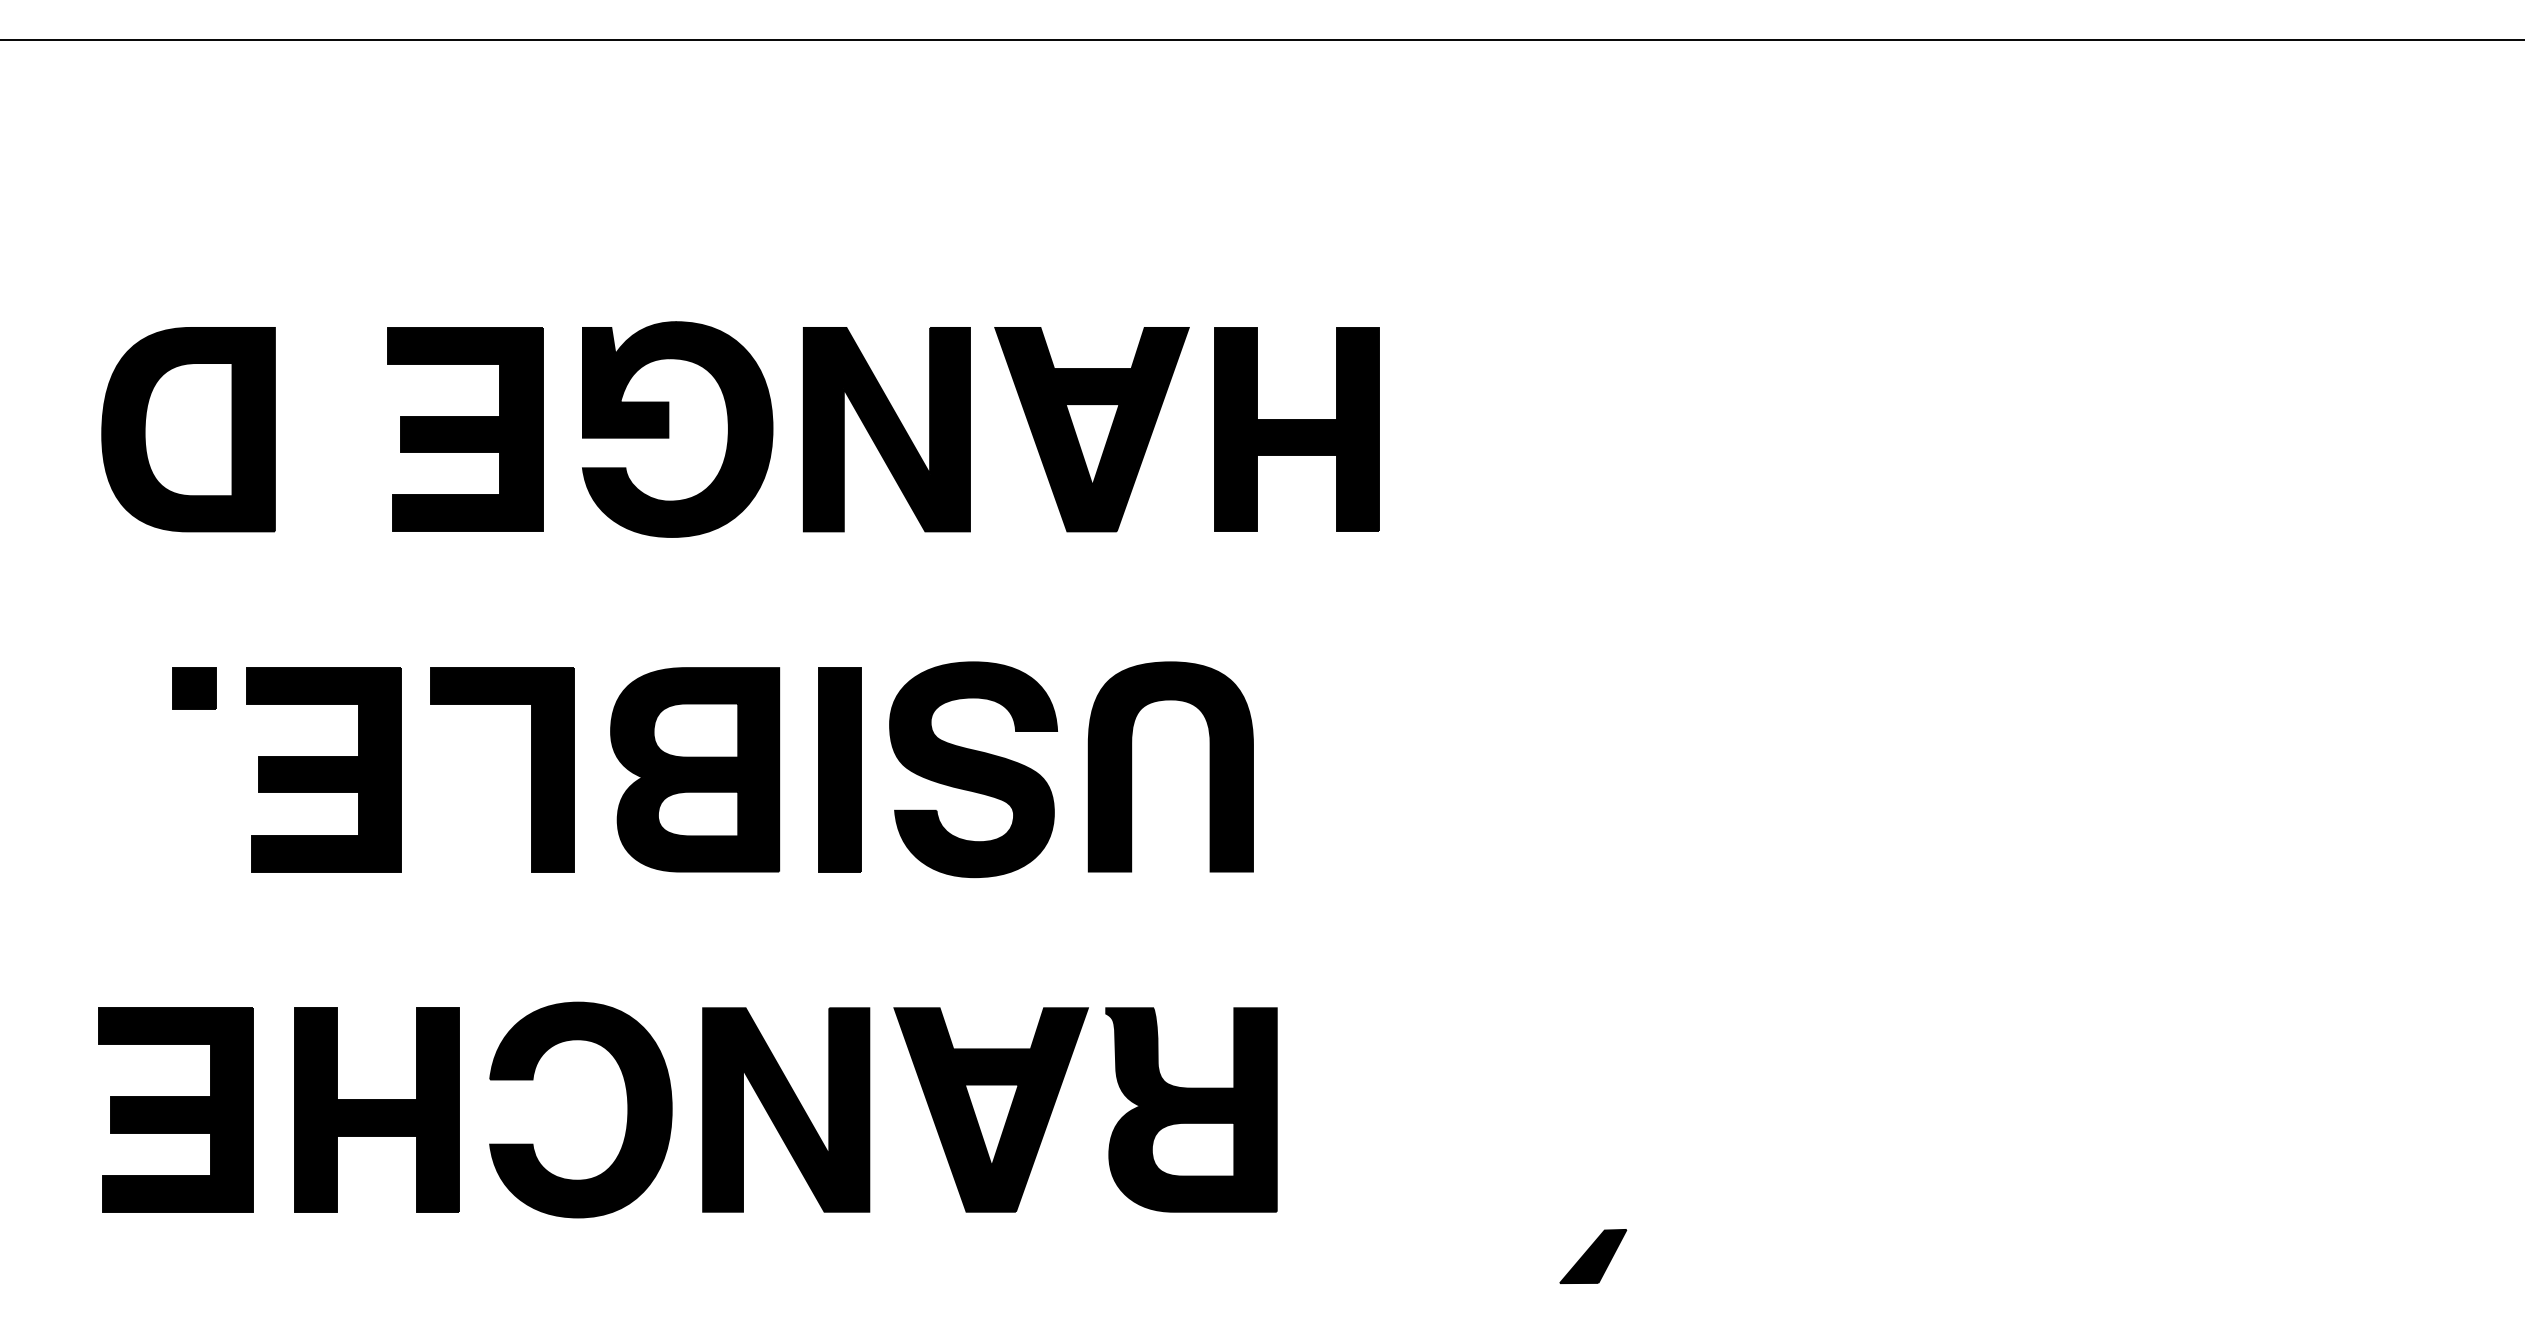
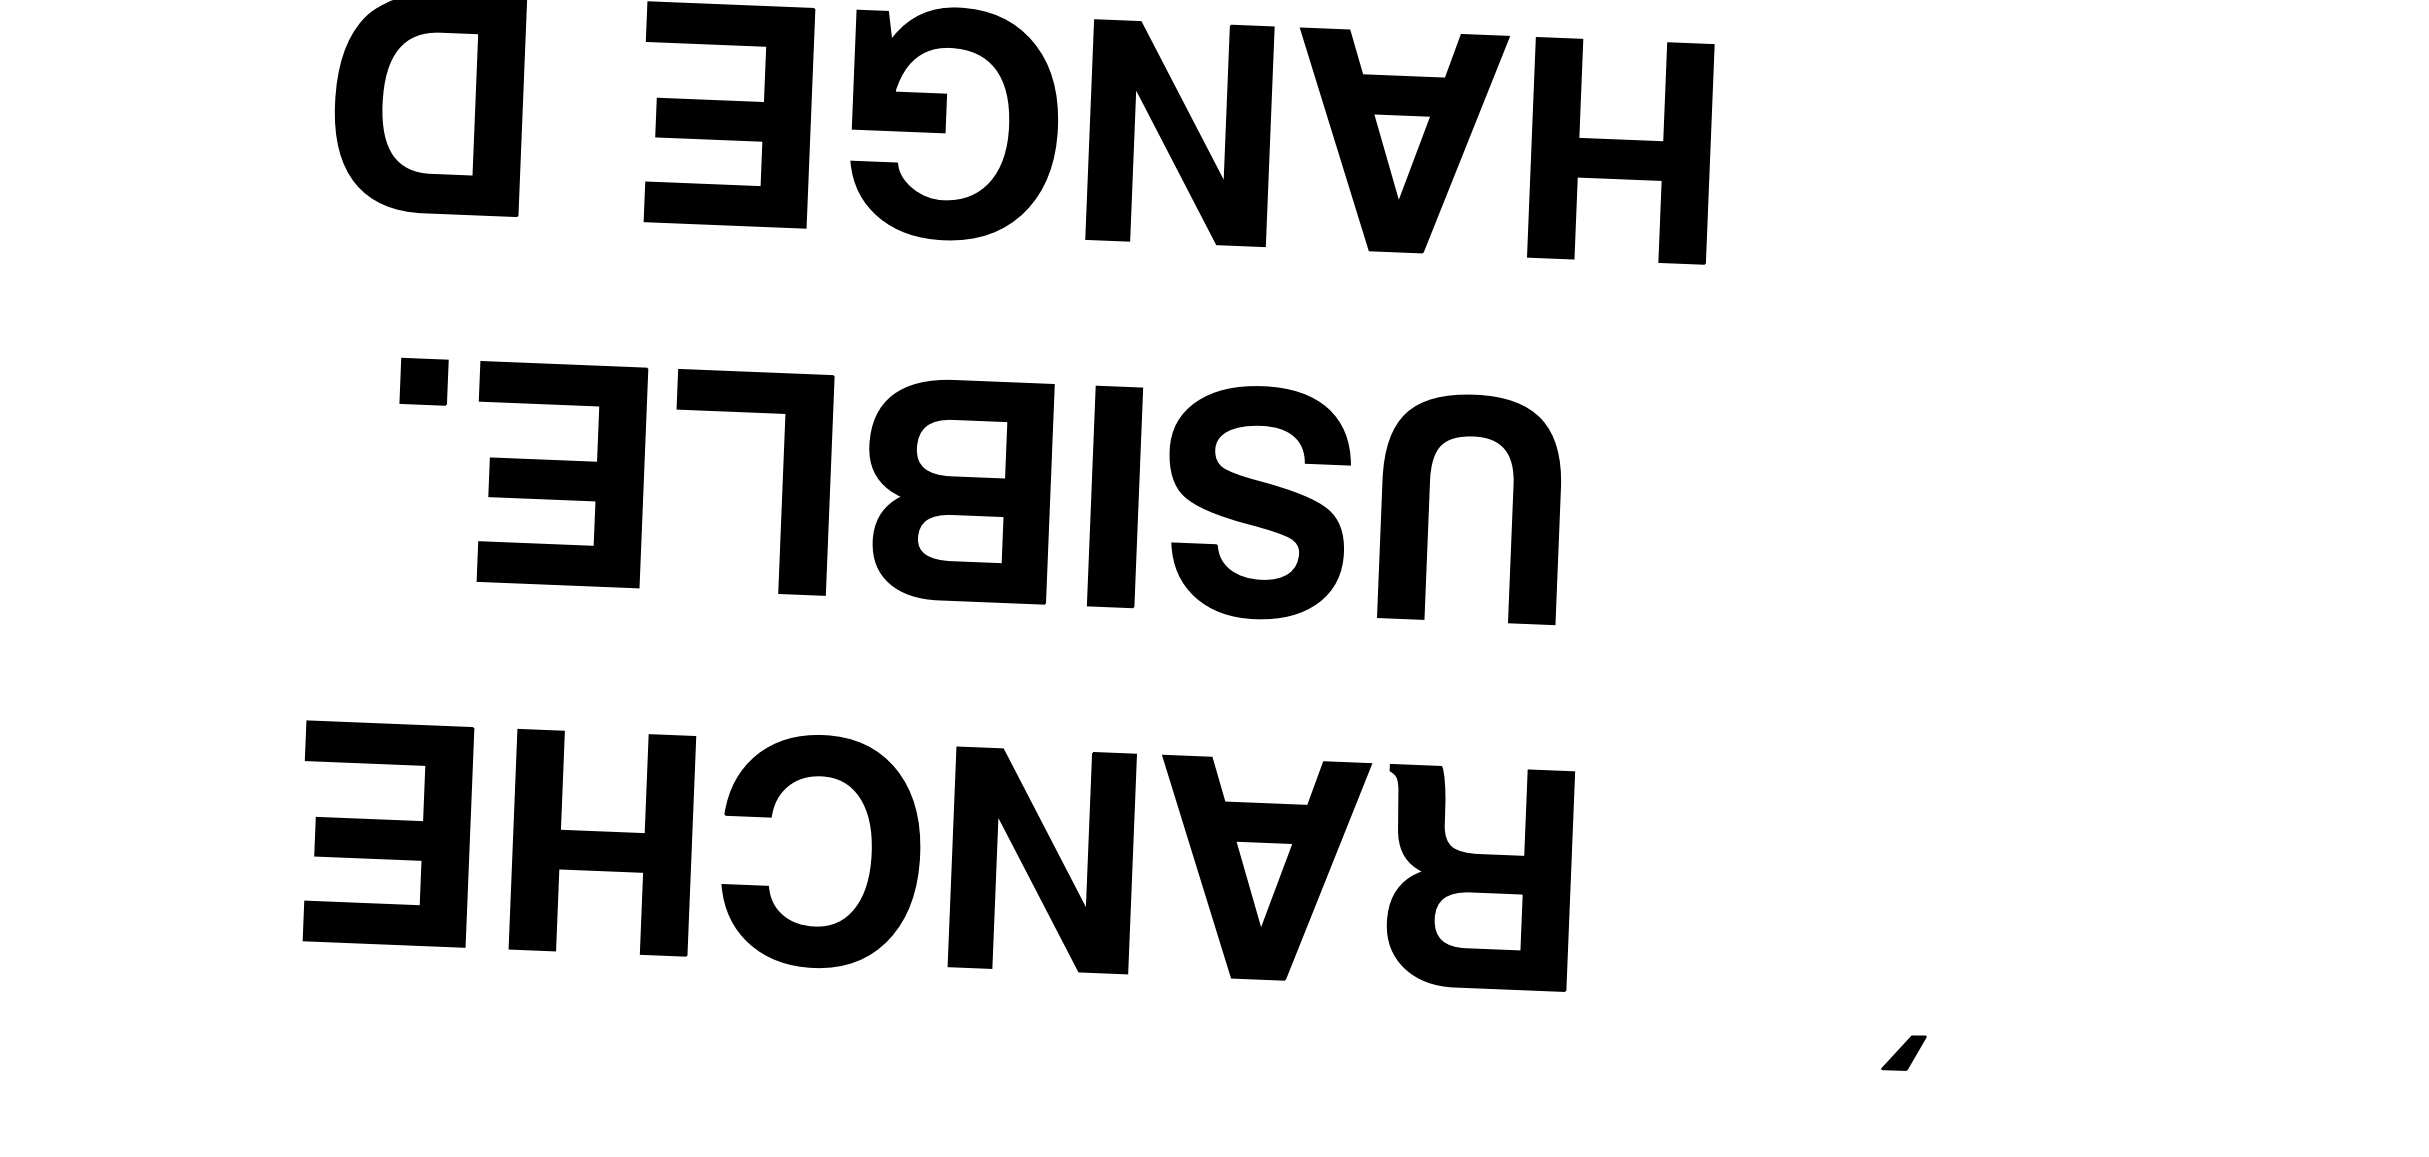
part: (1593, 1256) -> (1904, 1052), size x0.6

